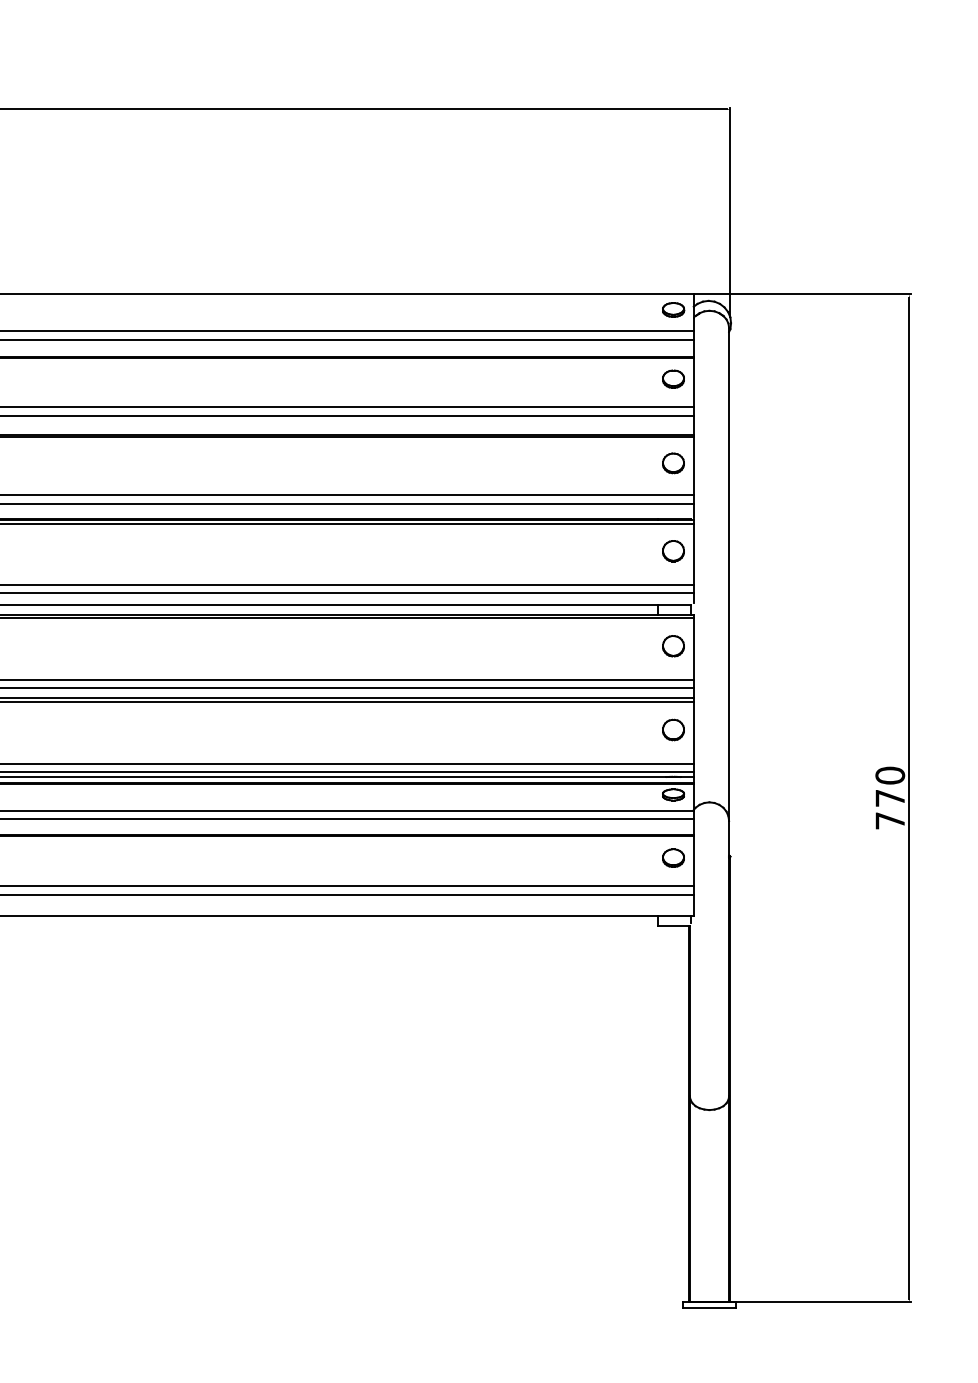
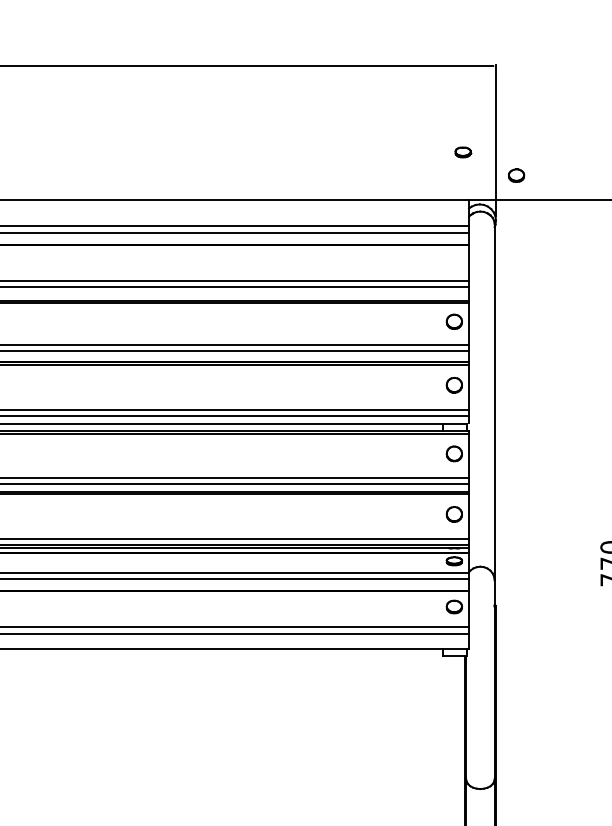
part: (673, 309) -> (463, 152), moved
part: (673, 378) -> (516, 175), moved

